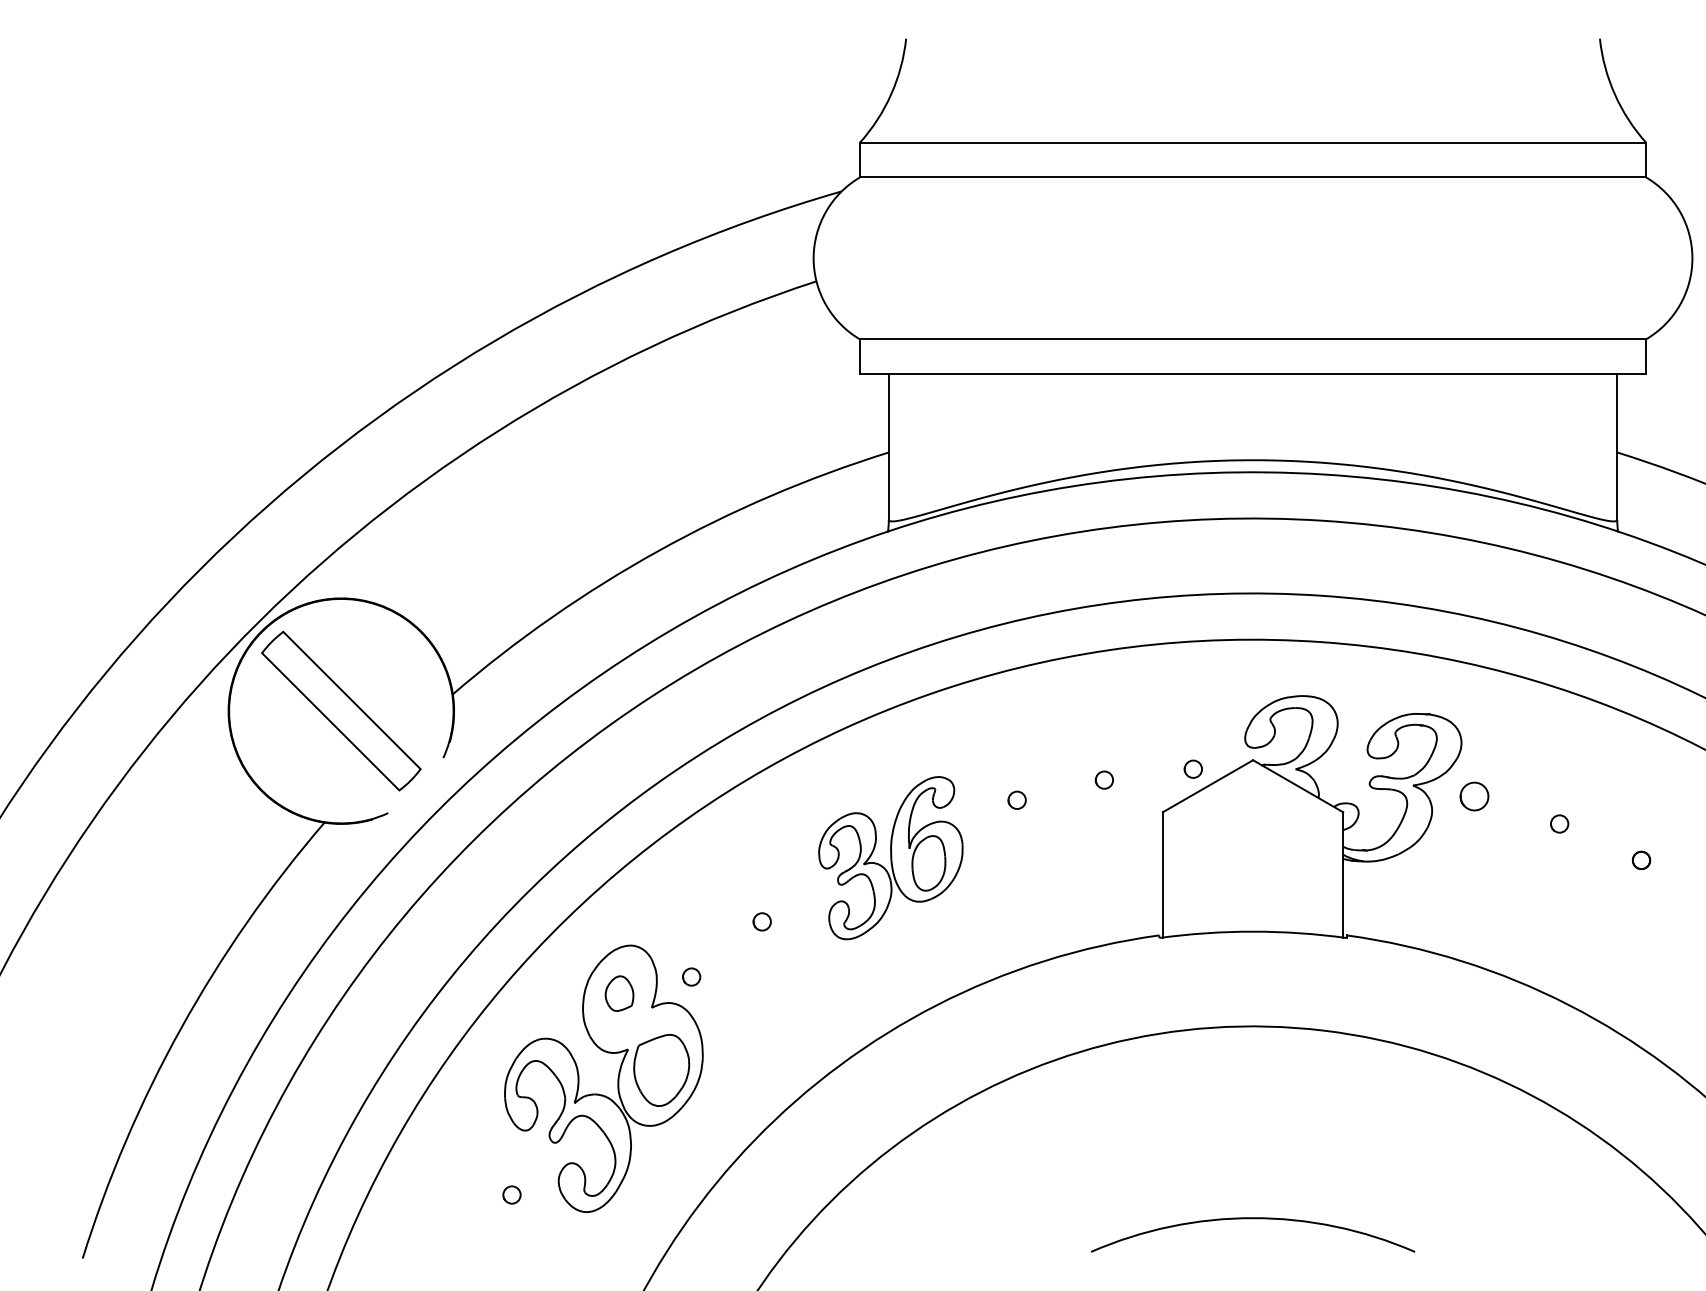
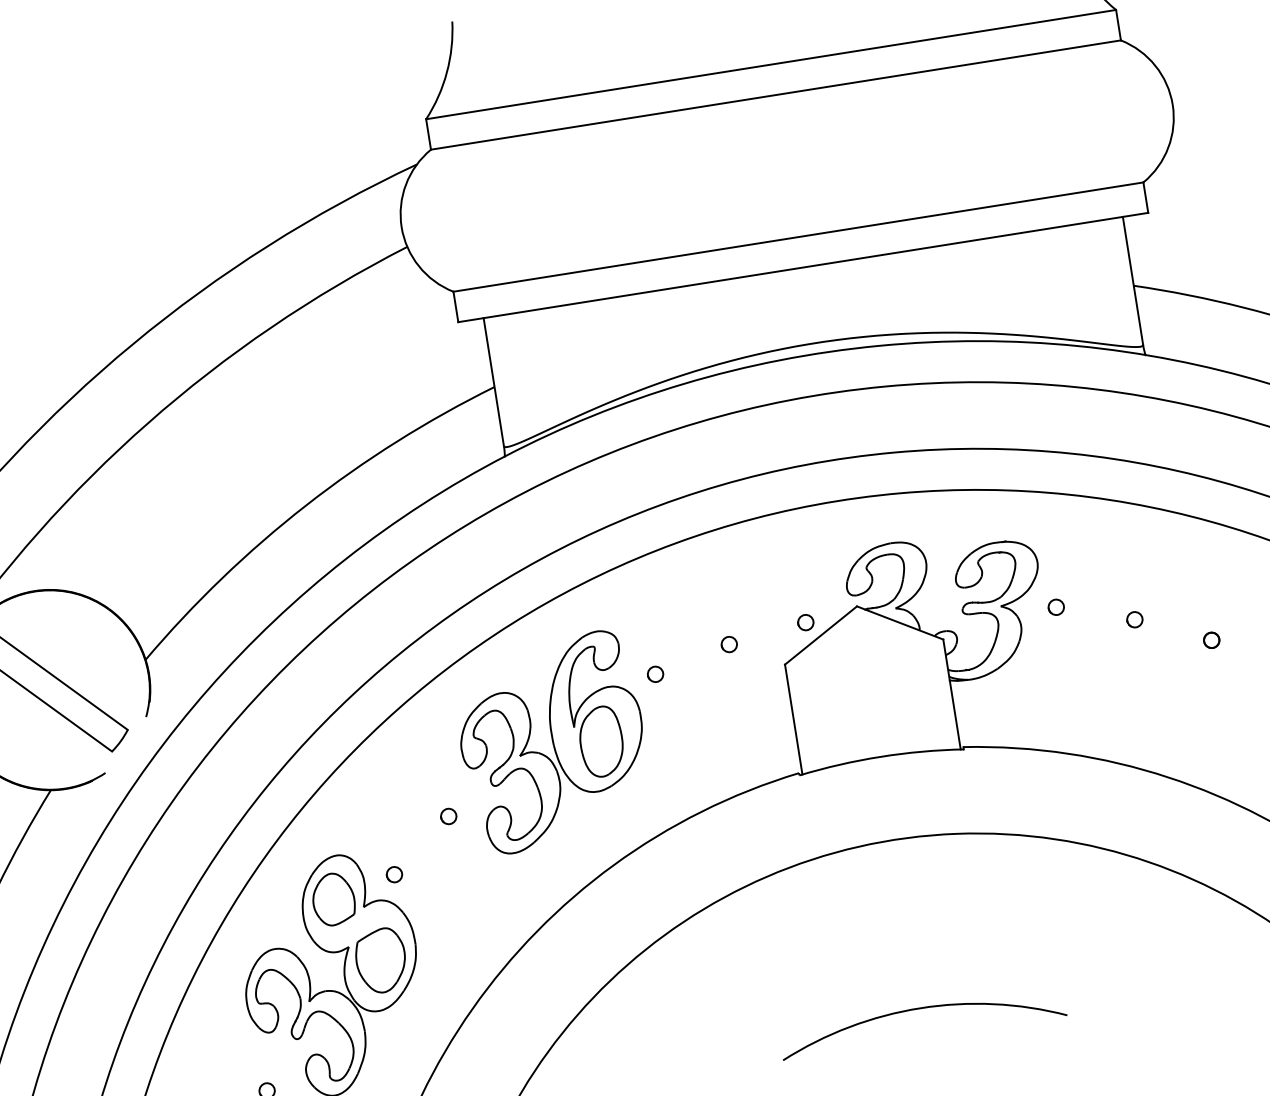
part: (1474, 795) -> (1056, 606), size x0.62
part: (890, 857) -> (552, 742), size x1.43
part: (619, 993) -> (333, 899), size x1.67

